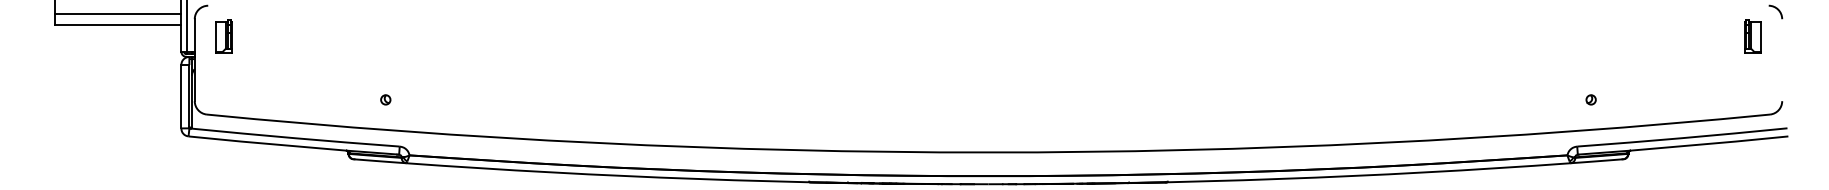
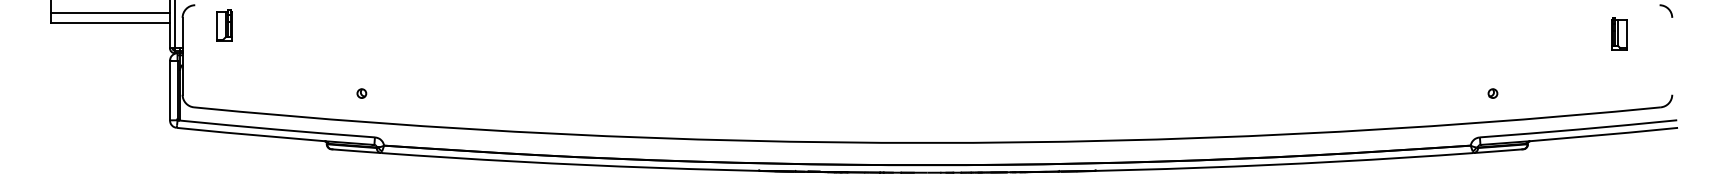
part: (223, 36) -> (223, 25), moved
part: (1752, 36) -> (1619, 34), moved

